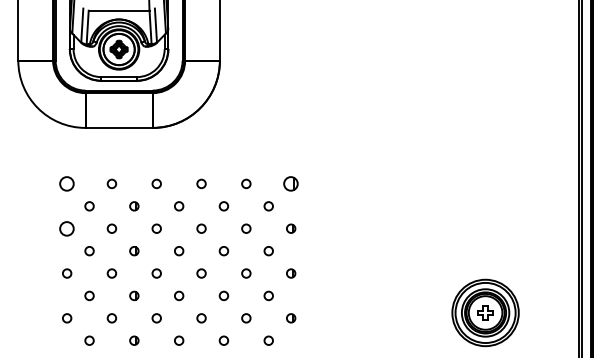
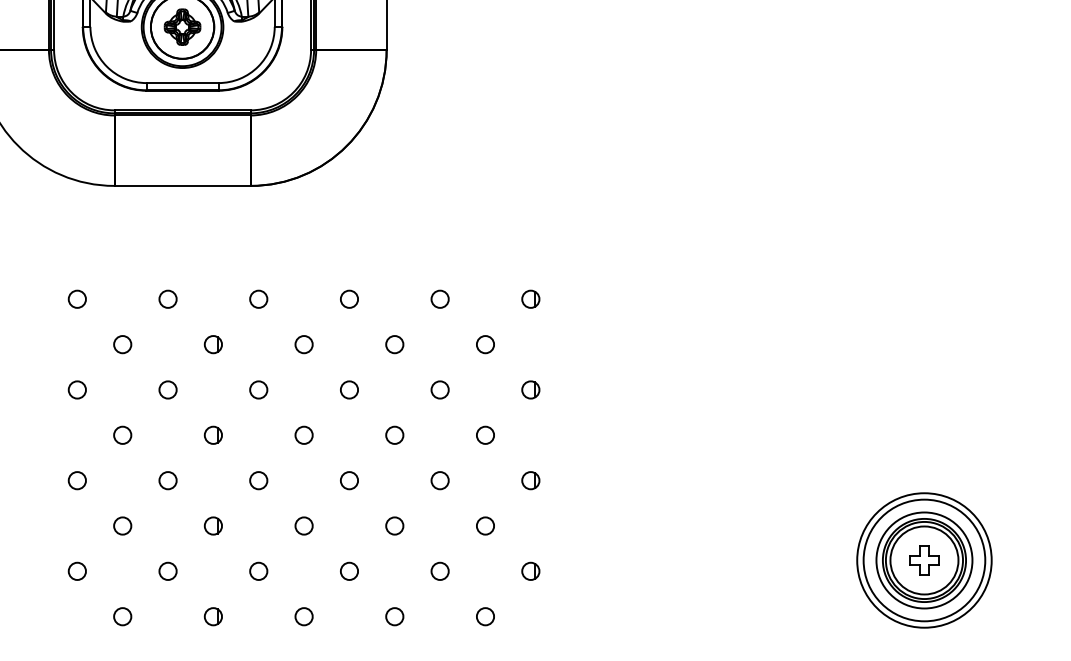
circle: (67, 183) -> (78, 298), size x0.62
part: (291, 183) -> (531, 298), size x0.62
circle: (67, 228) -> (78, 389), size x0.62

